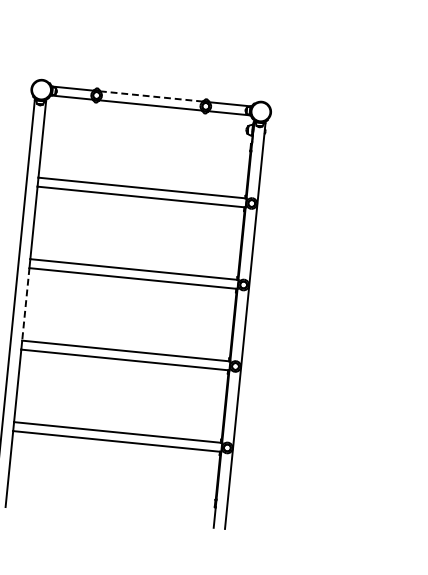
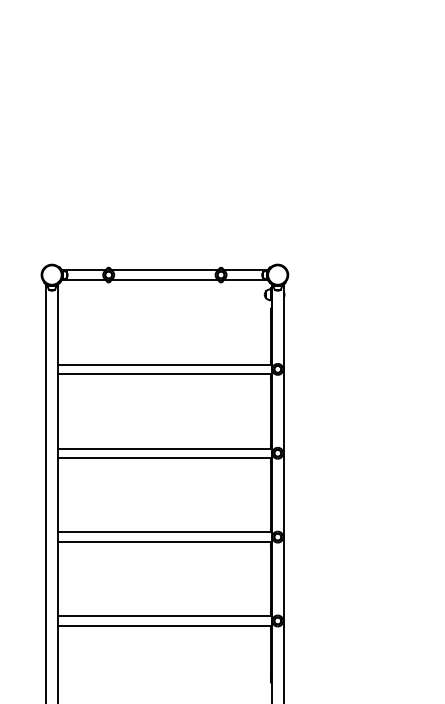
line: (152, 96) -> (165, 270), dashed -> solid
line: (25, 304) -> (57, 495), dashed -> solid

